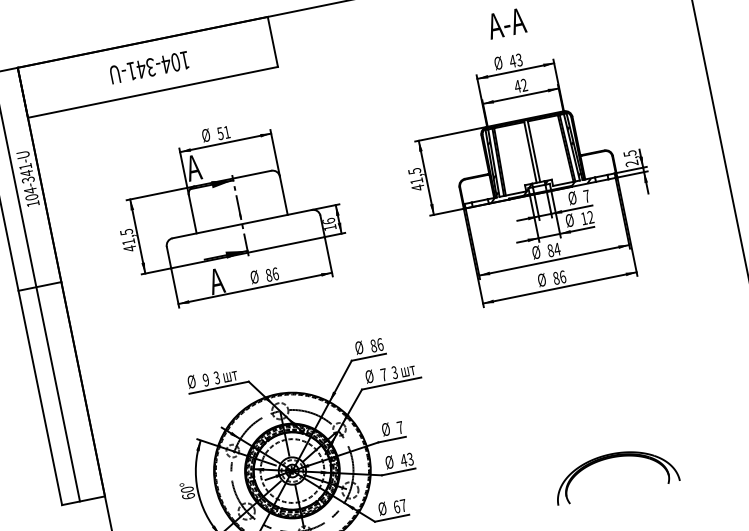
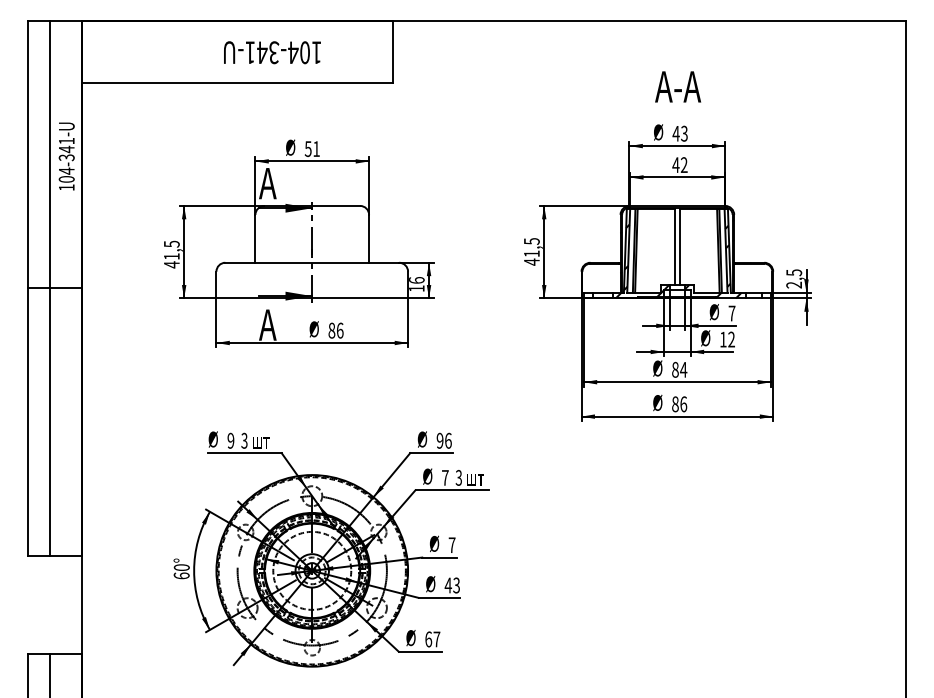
text: (149, 67) -> (272, 52), moved
text: (373, 345) -> (439, 440), 86 -> 96
part: (612, 458) -> (698, 633), removed

